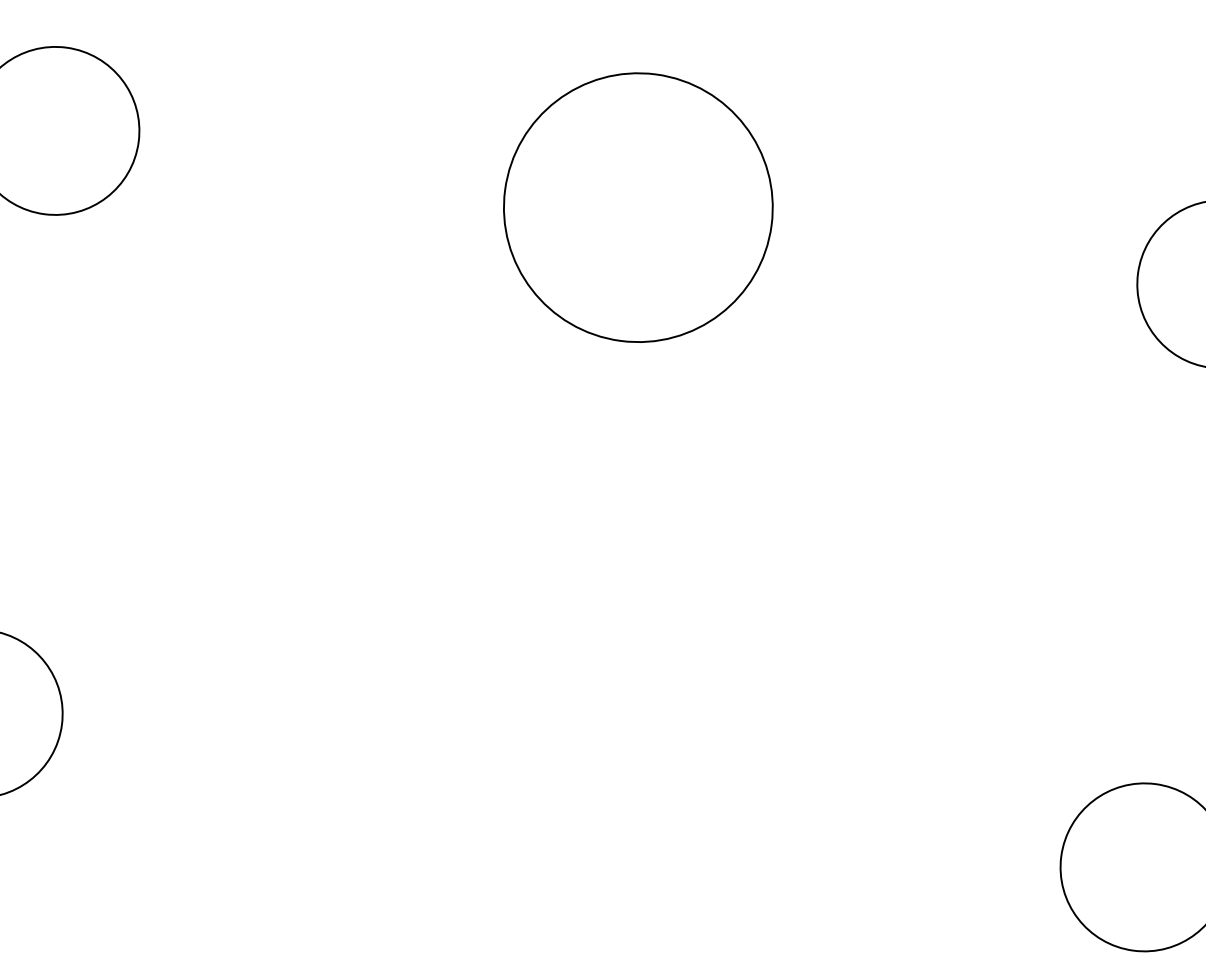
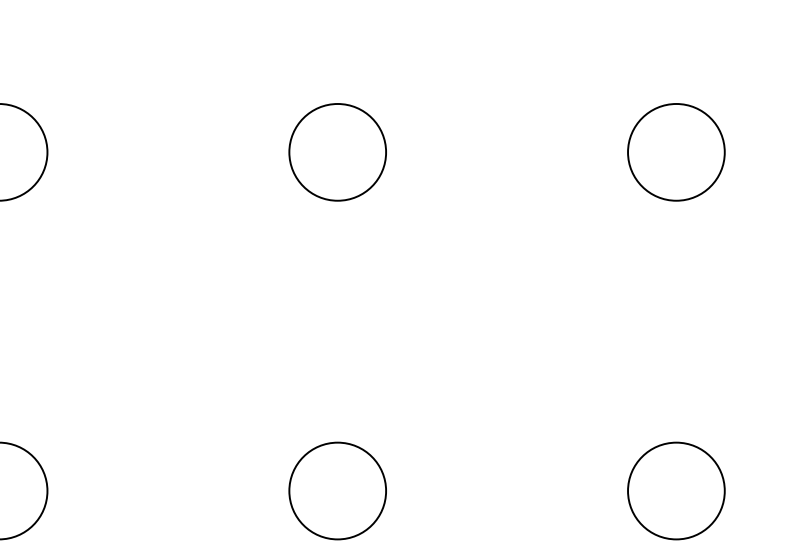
circle: (638, 206) -> (337, 151), size x0.62
circle: (561, 789) -> (337, 490), added

